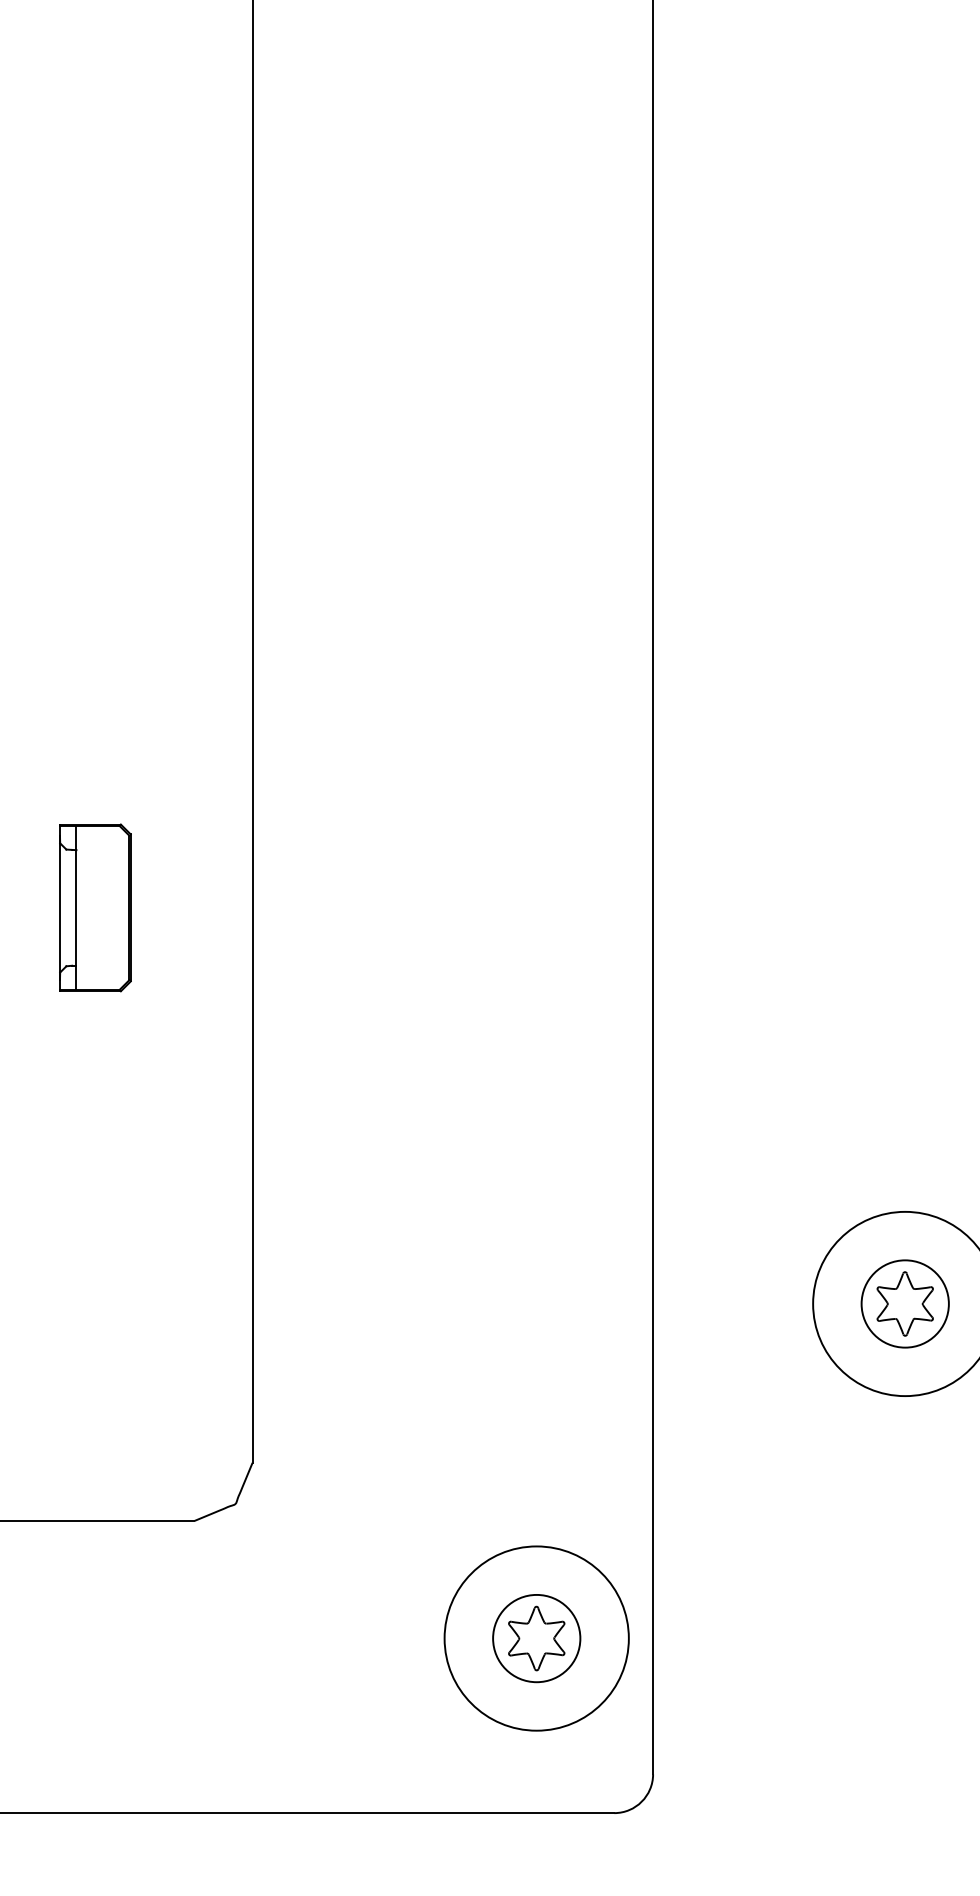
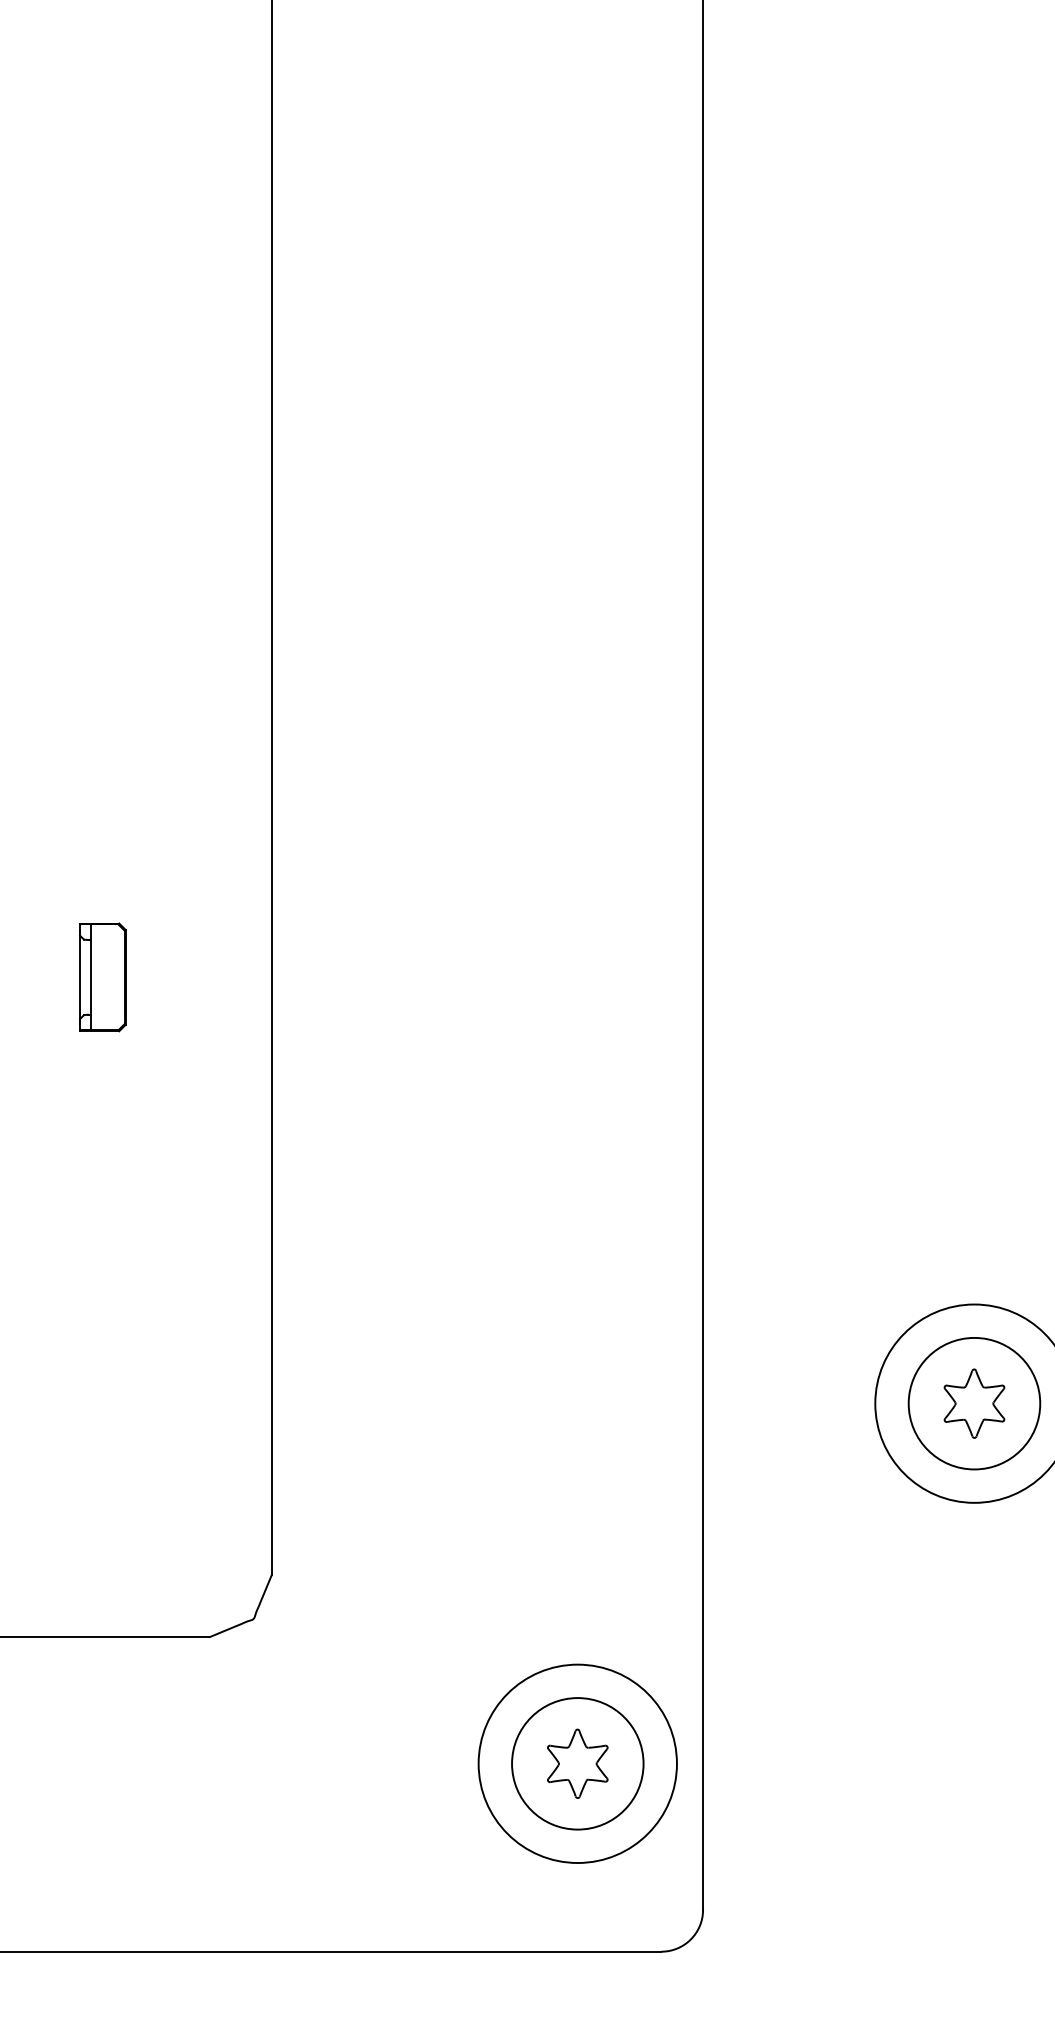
part: (95, 907) -> (102, 976), size x0.6
circle: (904, 1303) -> (973, 1403), size x1.4
circle: (536, 1638) -> (577, 1763), size x1.4

